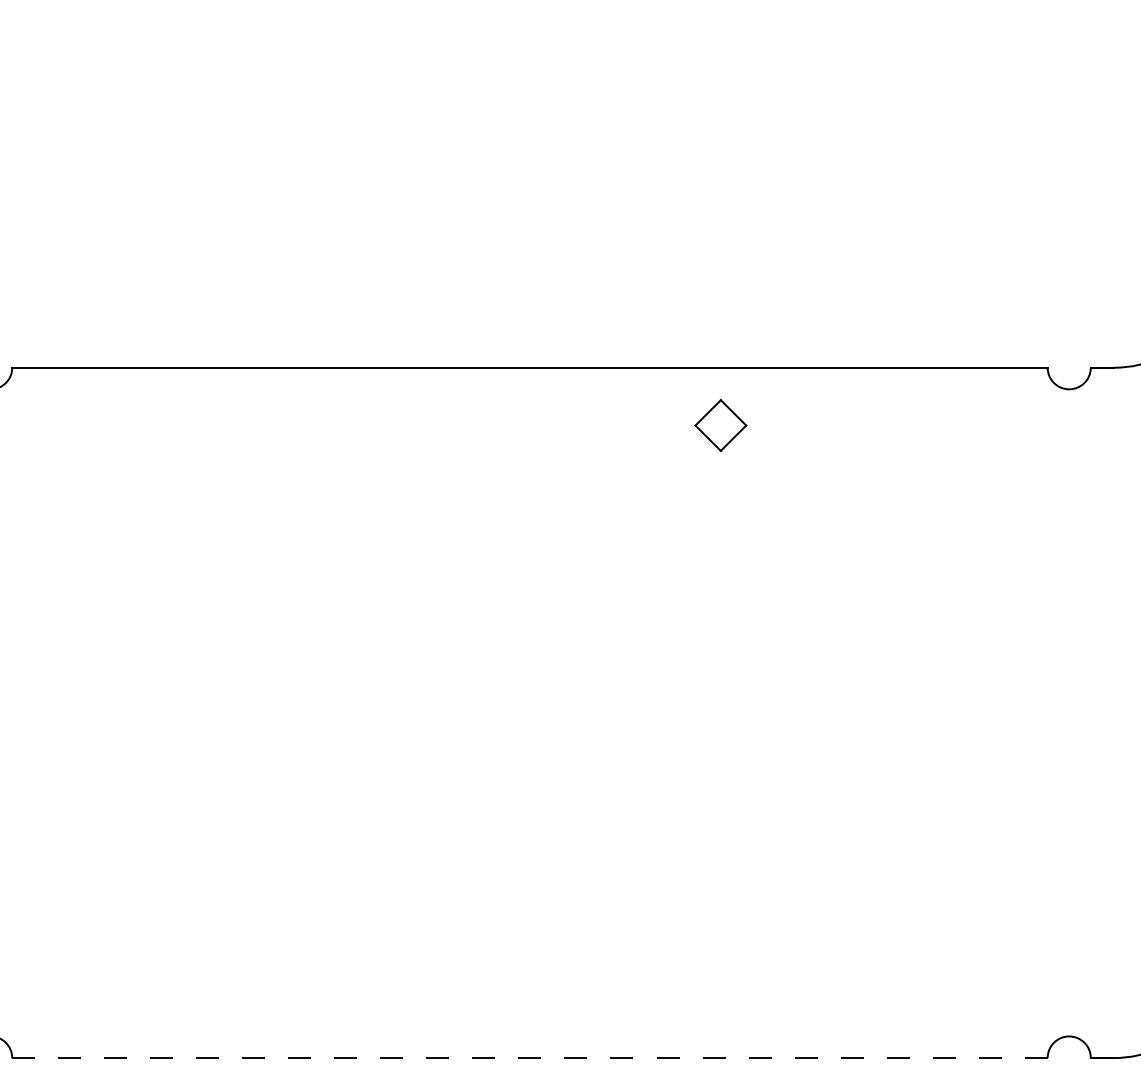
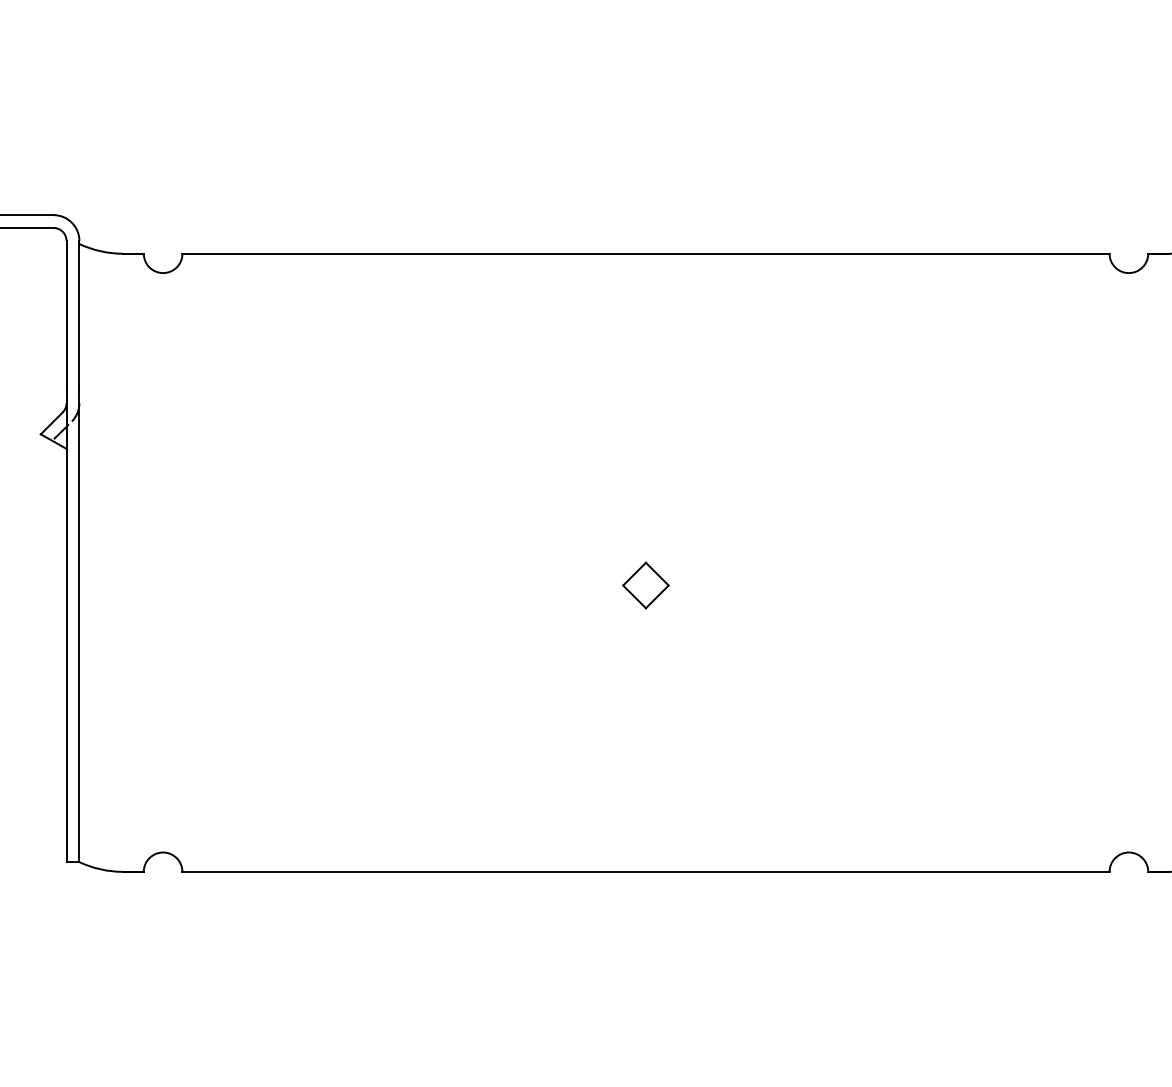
part: (720, 425) -> (645, 585), moved
line: (530, 1057) -> (646, 871), dashed -> solid

